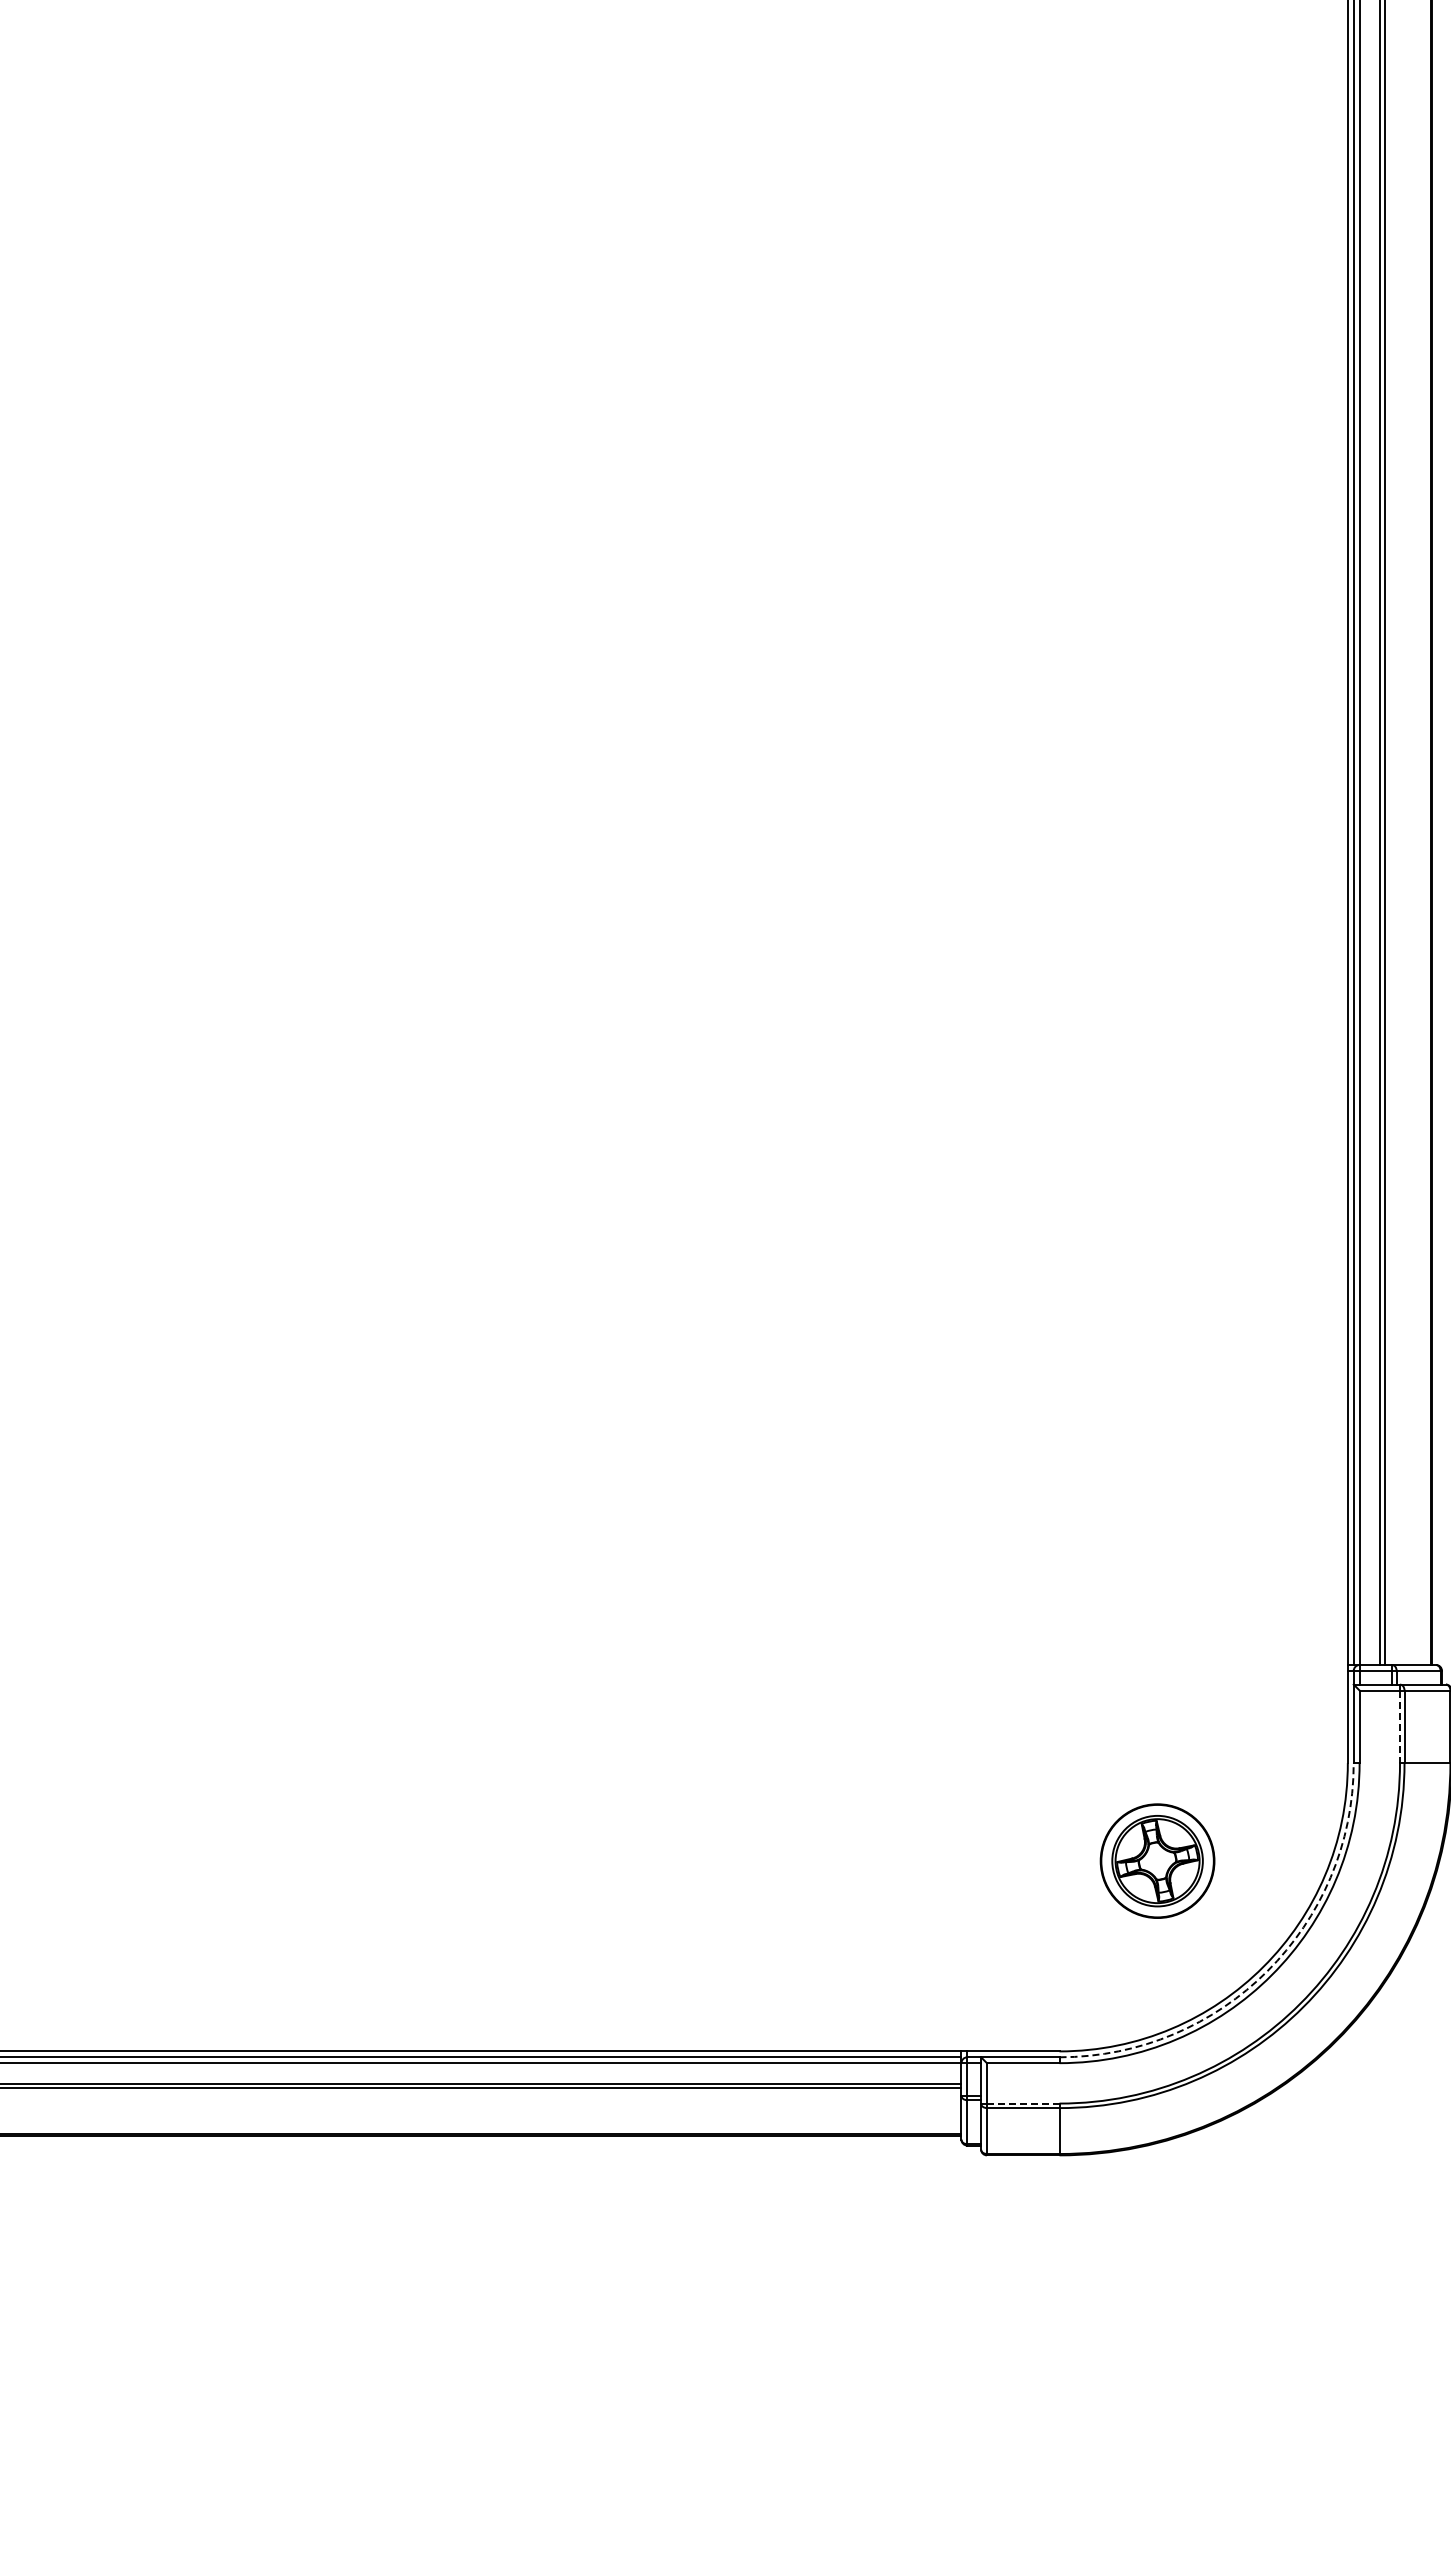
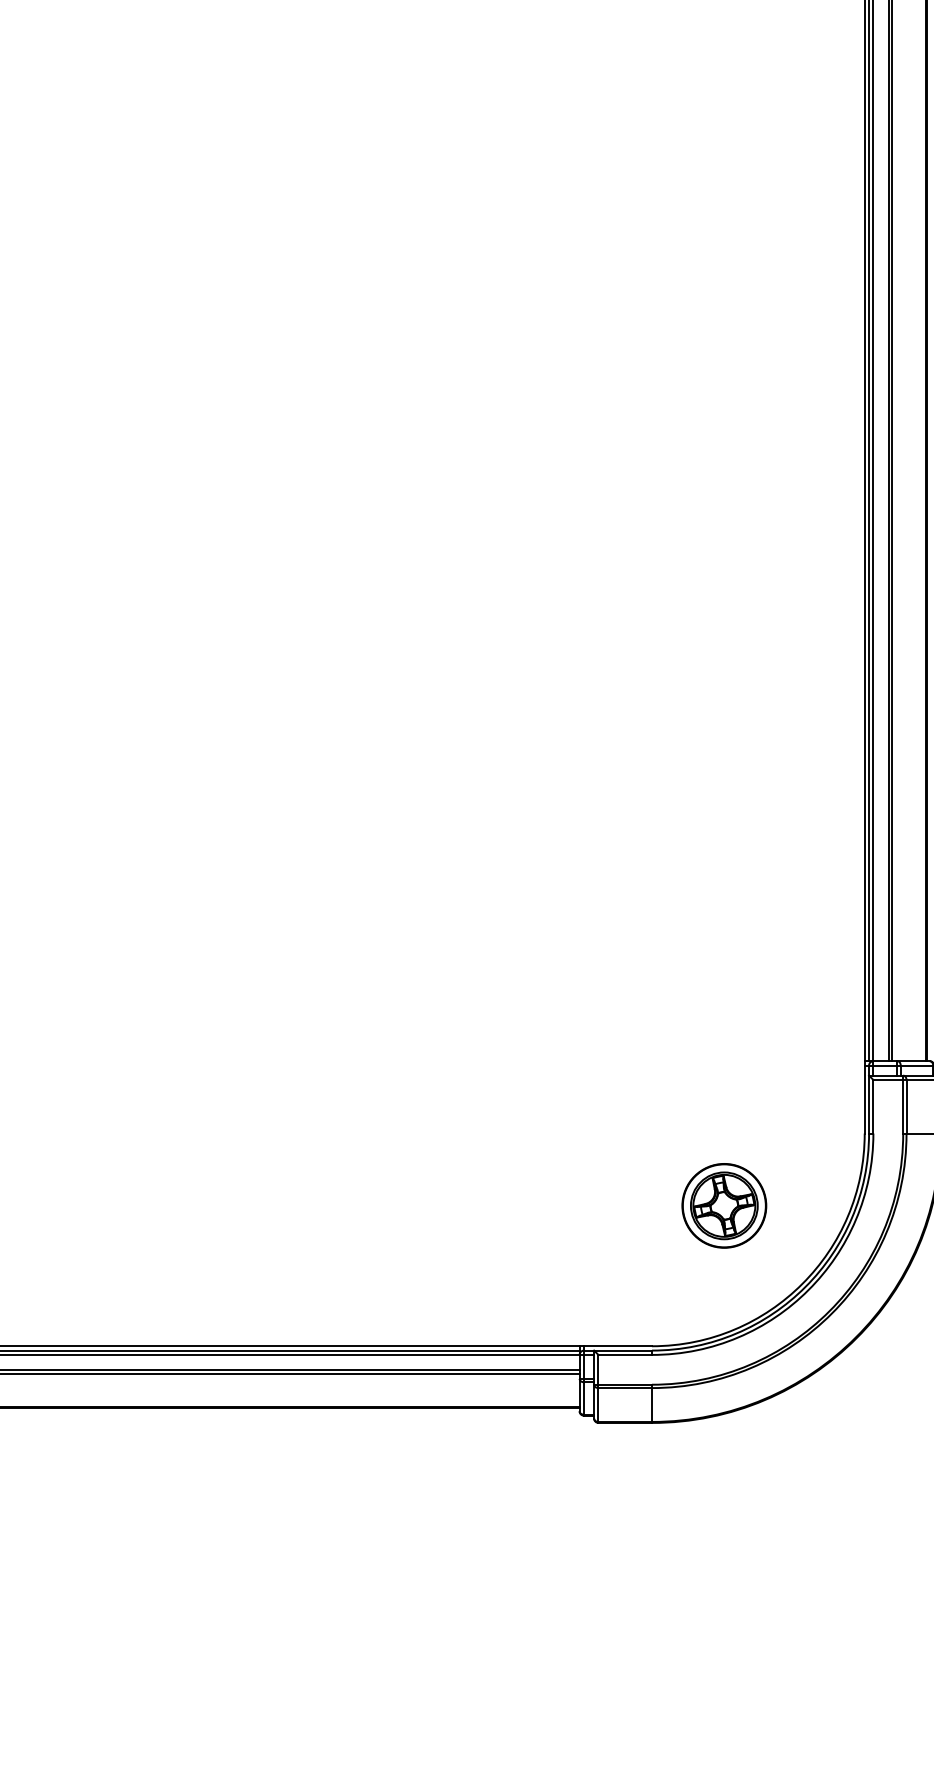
line: (1400, 1727) -> (903, 1107), dashed -> solid
arc: (1267, 1971) -> (805, 1287), dashed -> solid
line: (1022, 2103) -> (624, 1384), dashed -> solid

